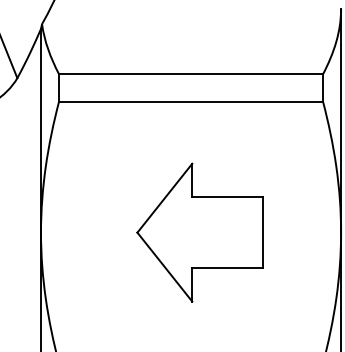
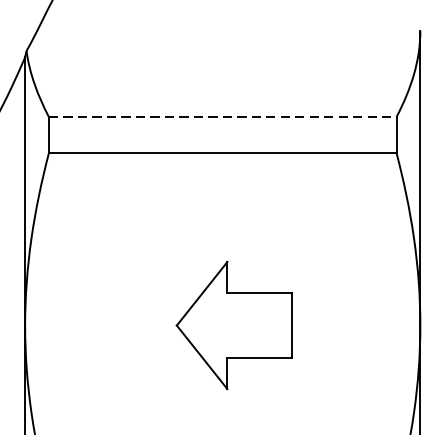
line: (191, 74) -> (223, 117), solid -> dashed
part: (199, 232) -> (233, 325), size x0.7

